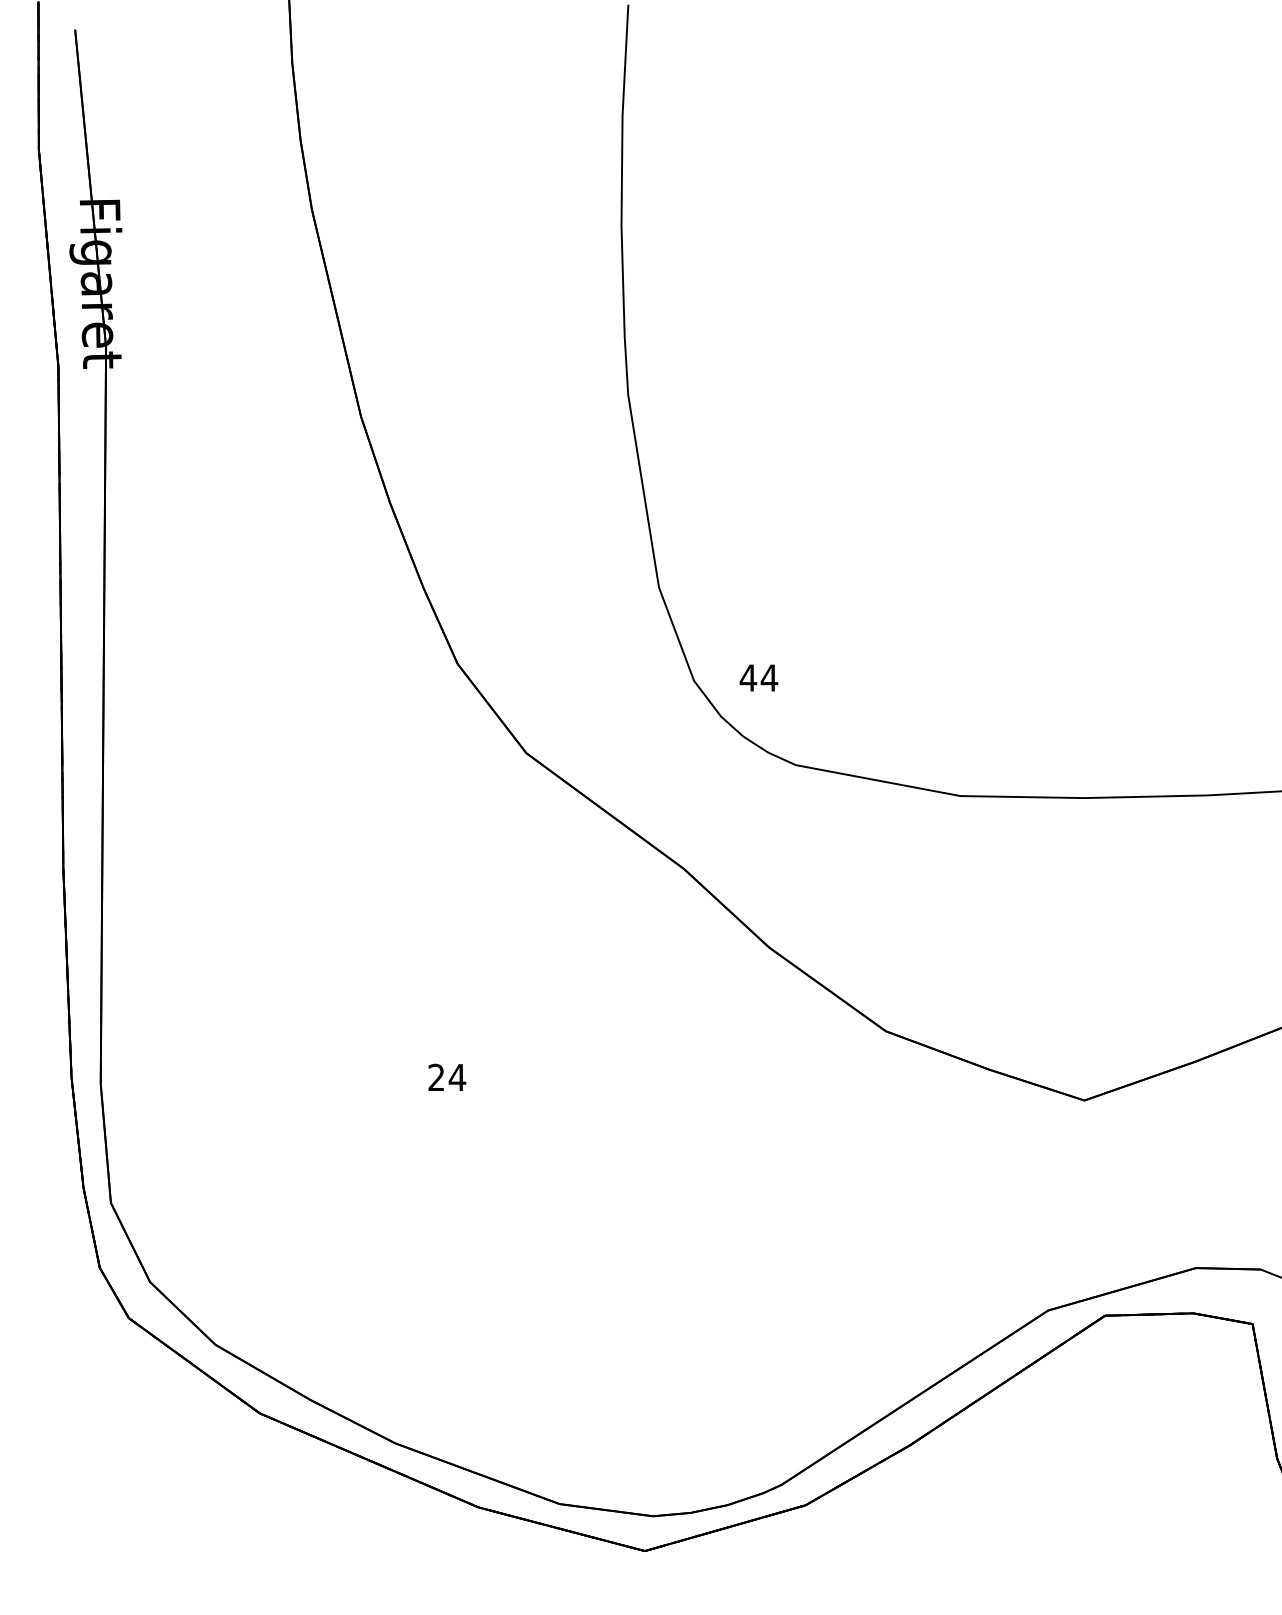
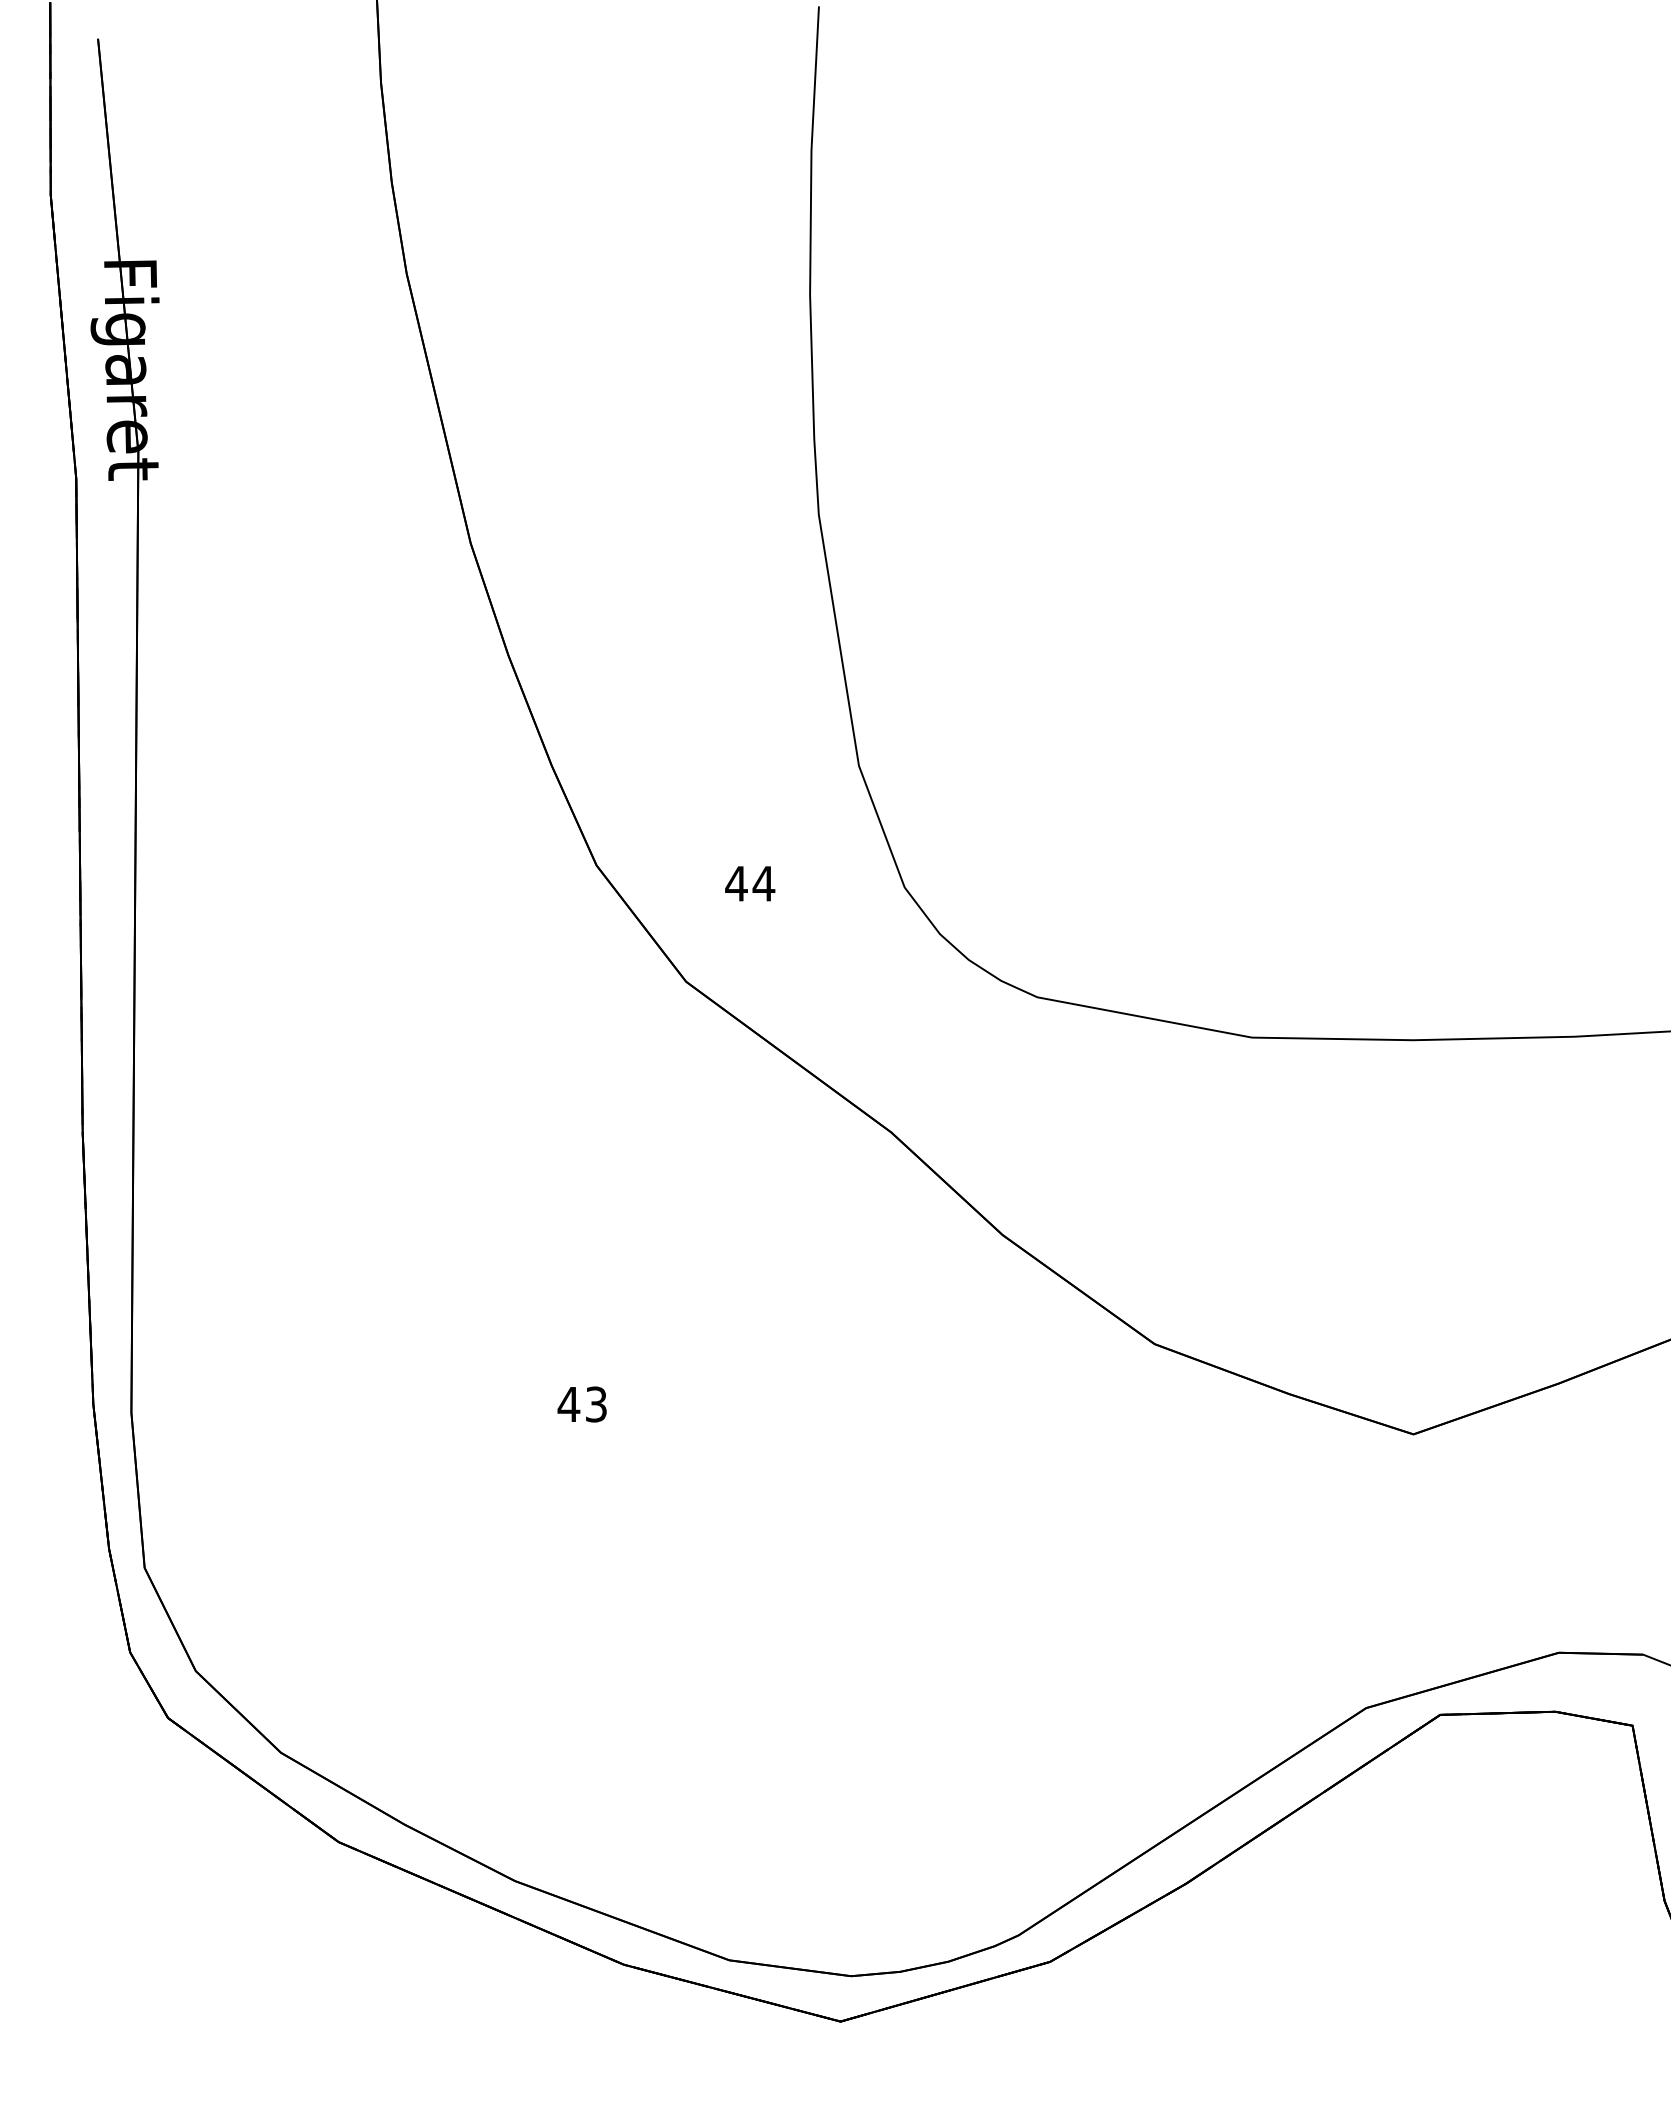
text: (759, 677) -> (750, 883), moved
text: (446, 1077) -> (582, 1404), 24 -> 43

